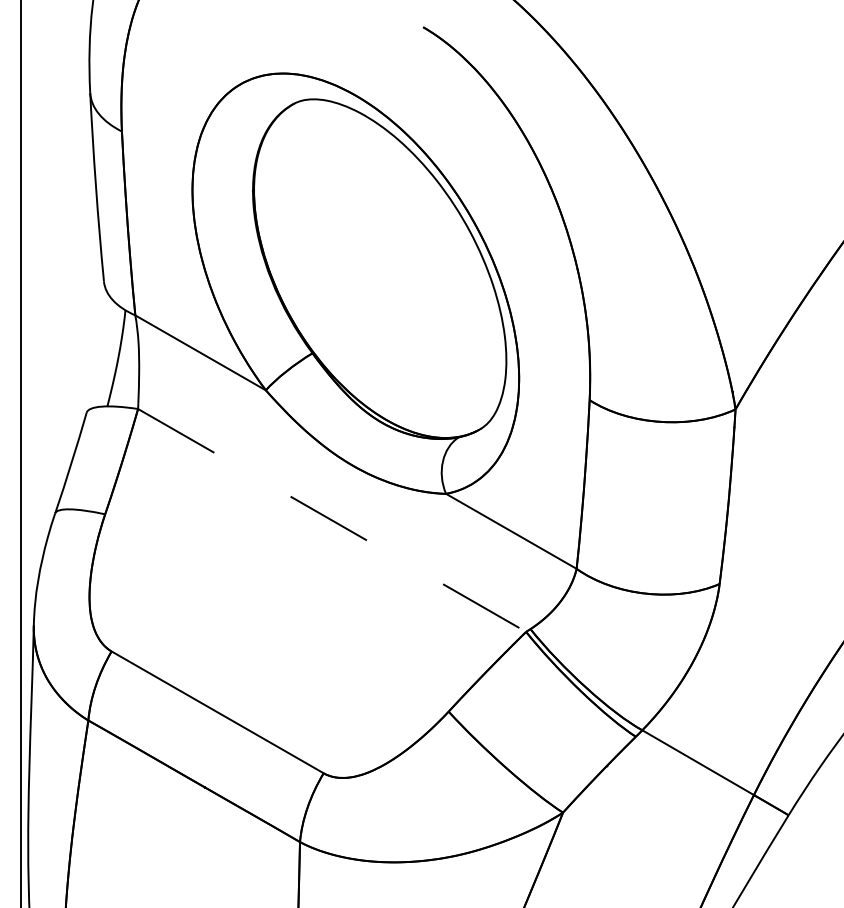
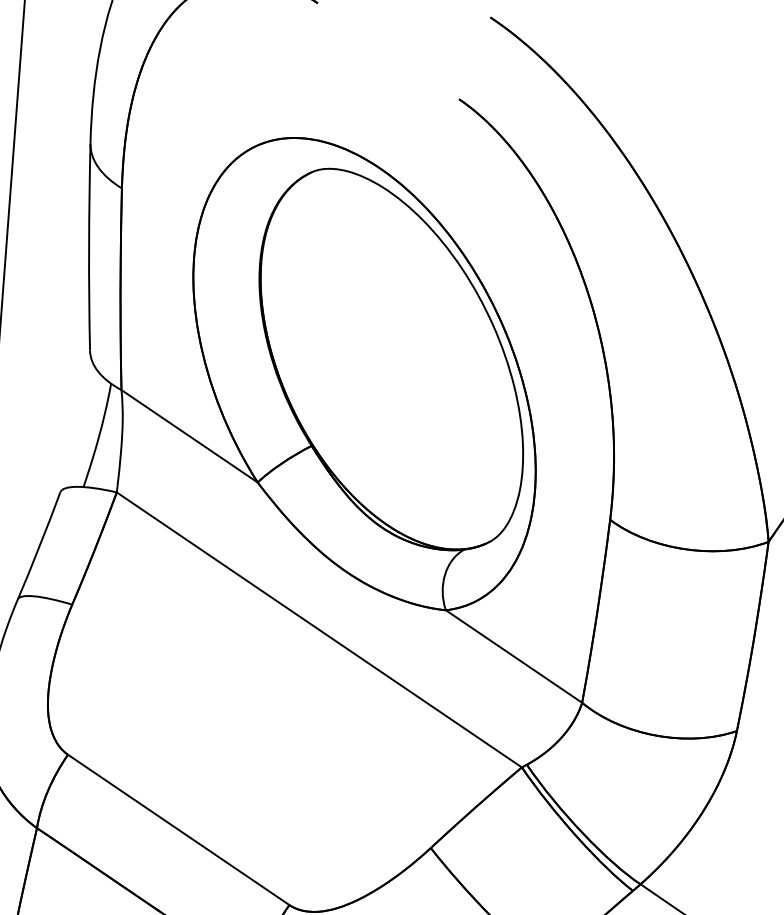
line: (332, 520) -> (319, 629), dashed -> solid

